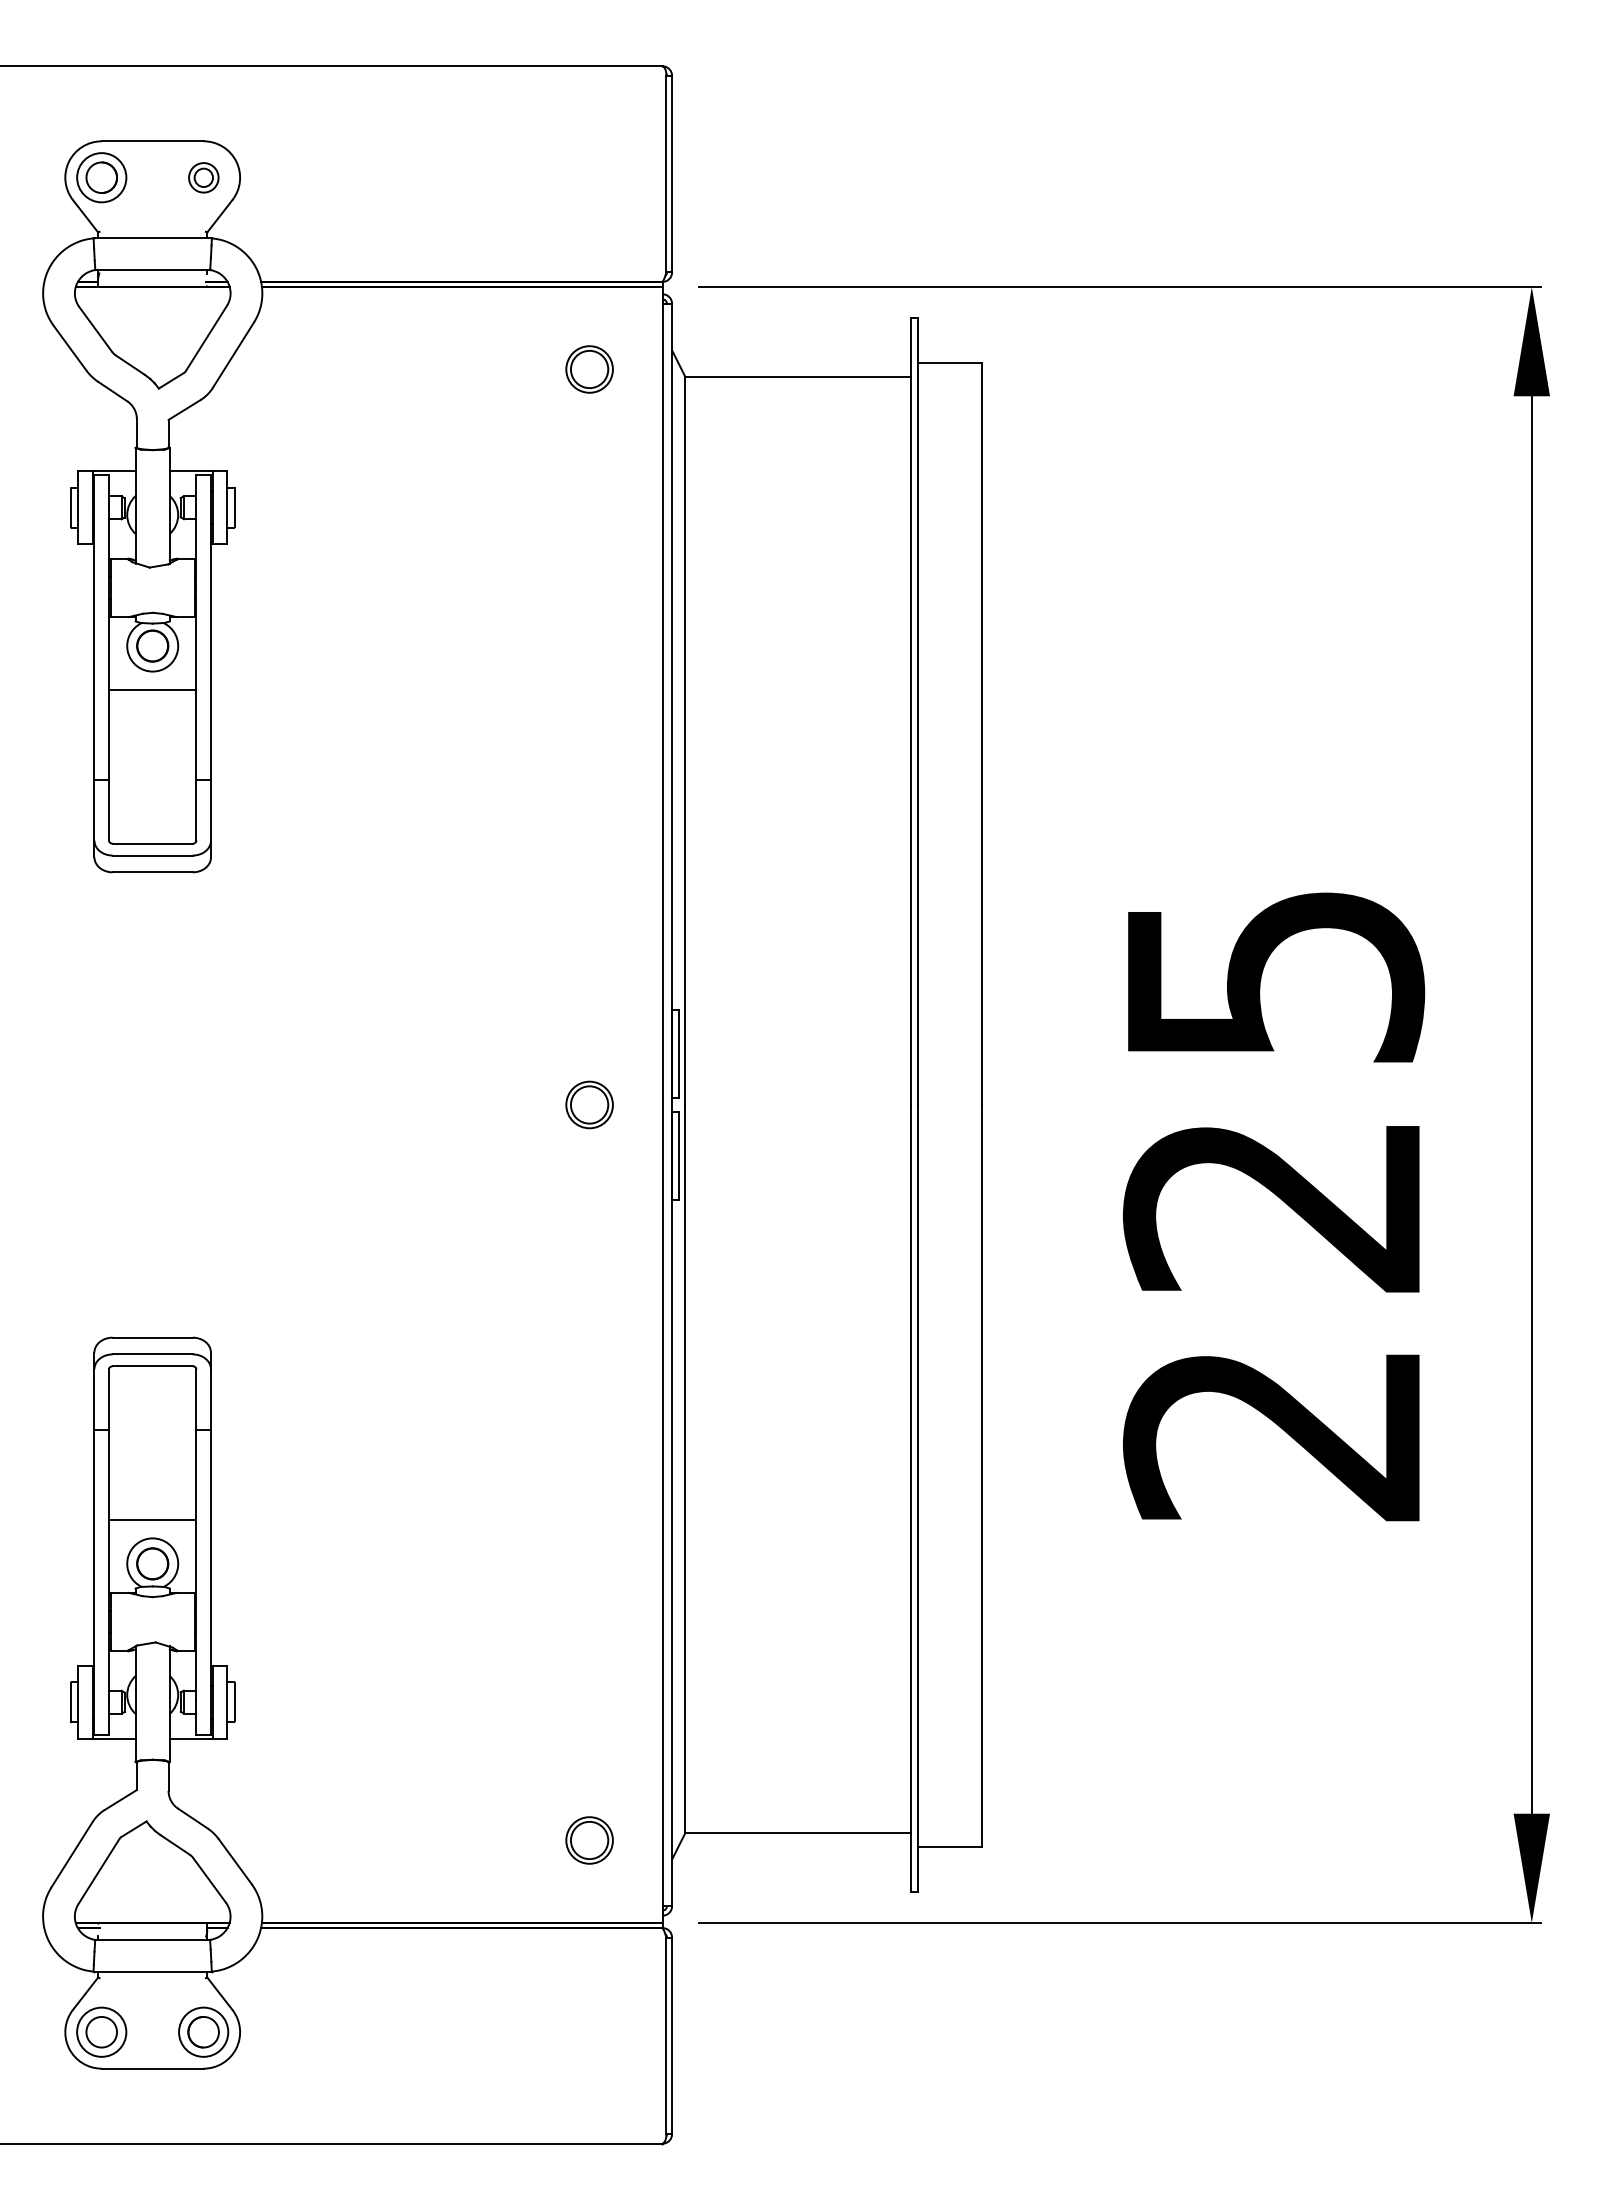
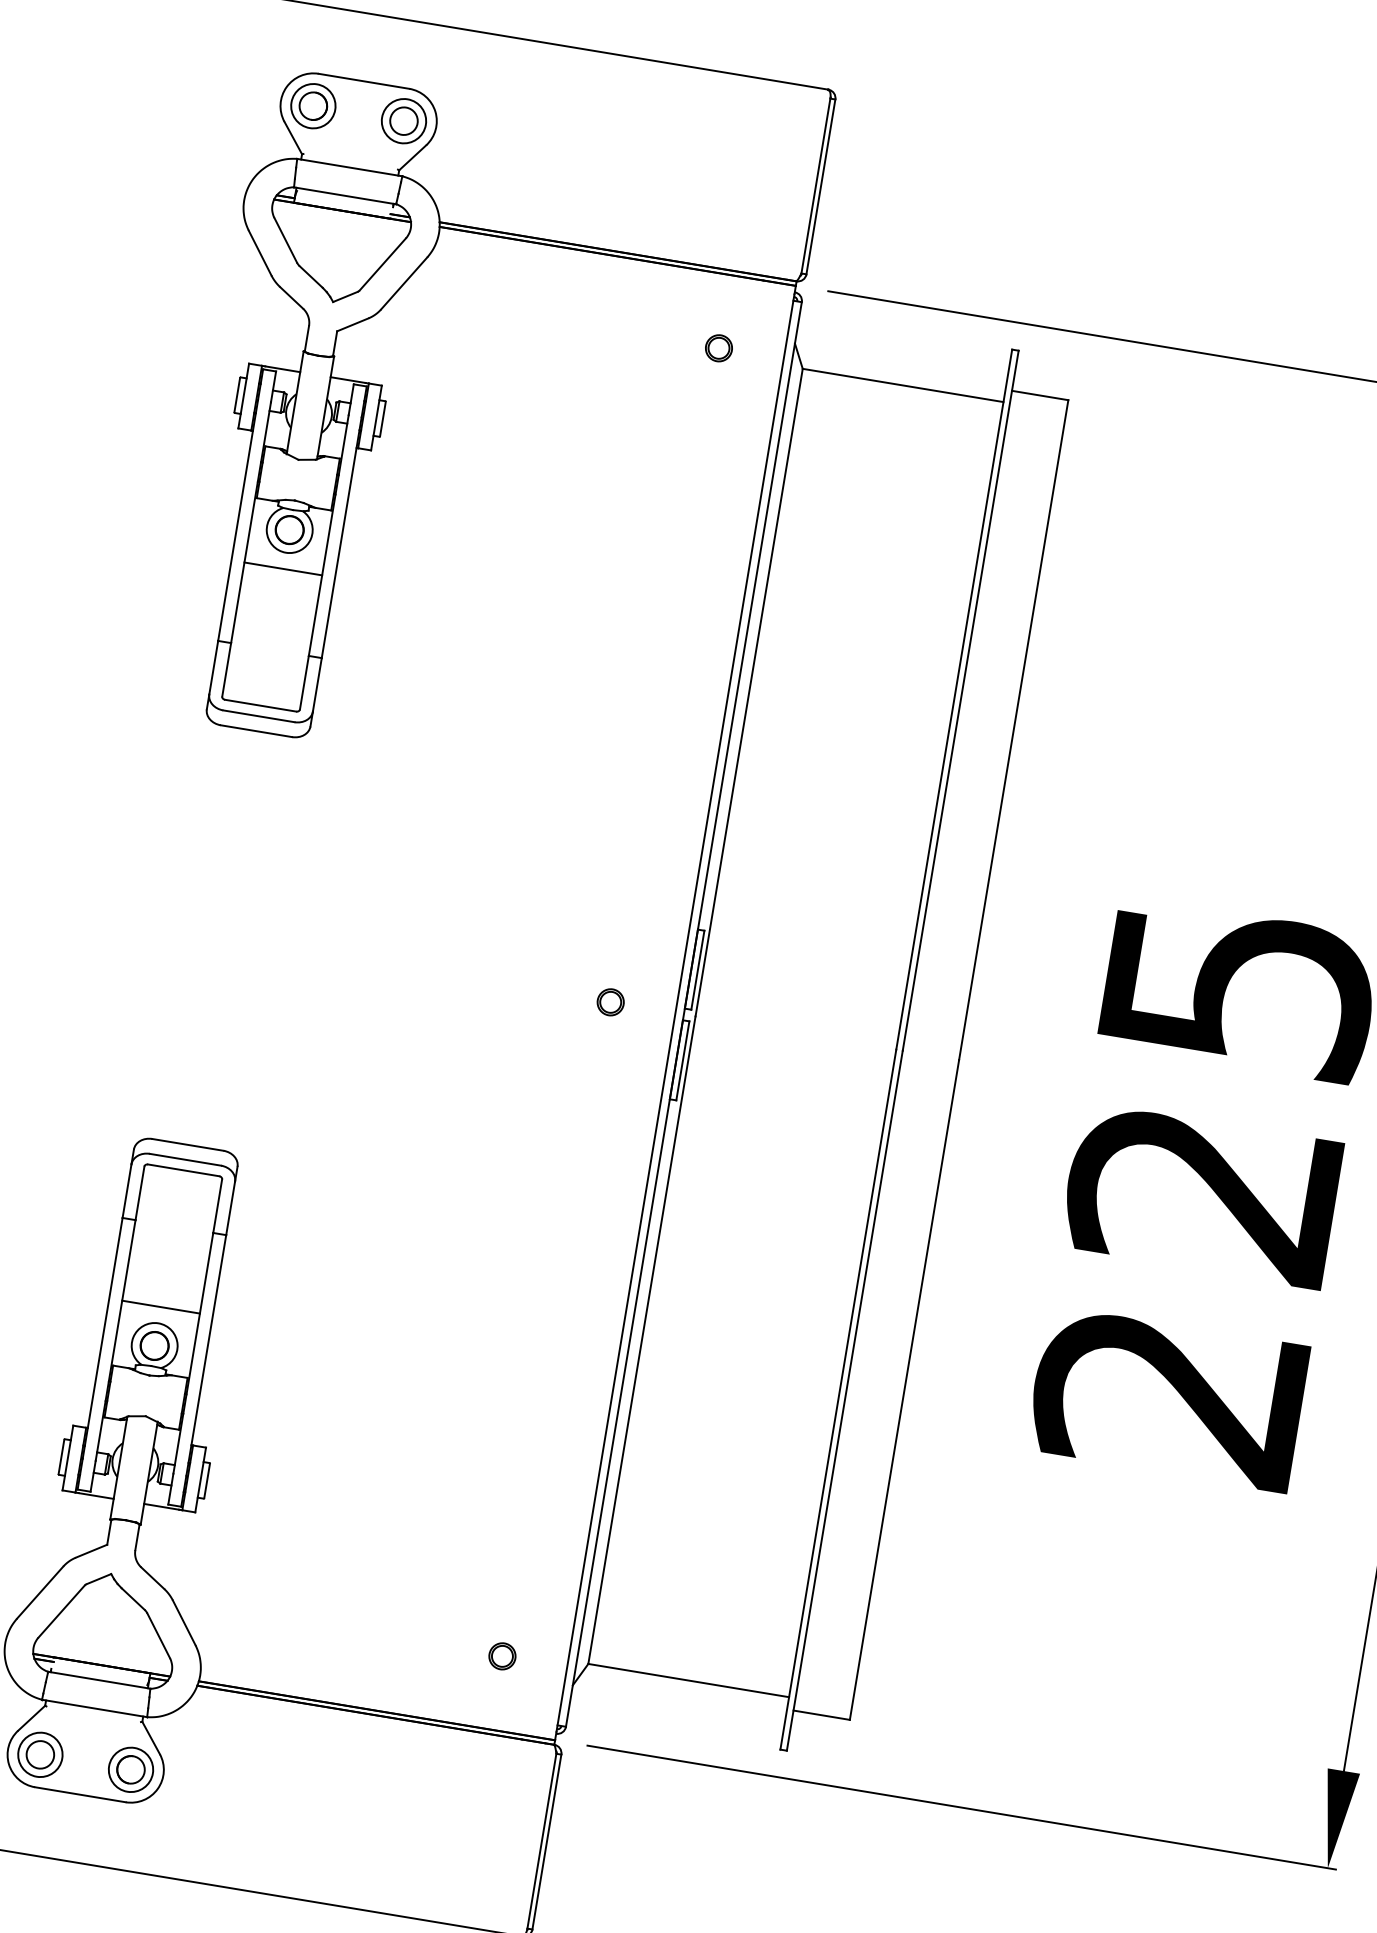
part: (203, 177) -> (403, 120), size x1.67
part: (589, 368) -> (718, 347), size x0.62
part: (589, 1104) -> (610, 1001), size x0.62
part: (589, 1840) -> (502, 1656), size x0.62

